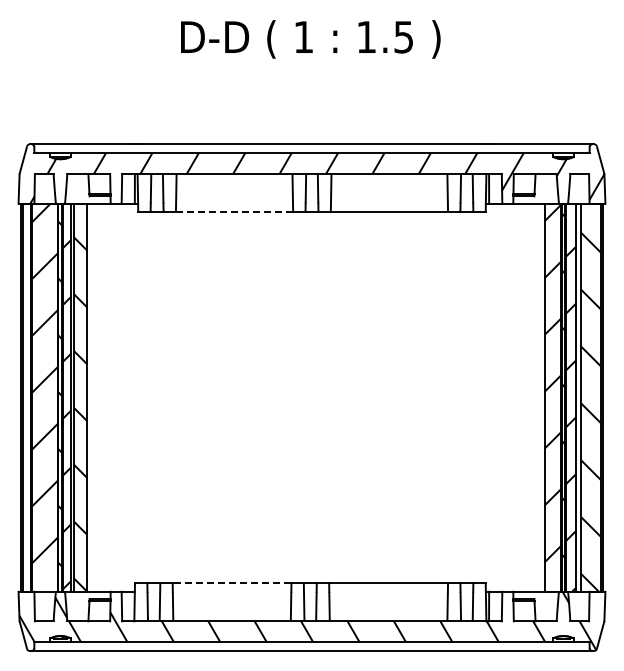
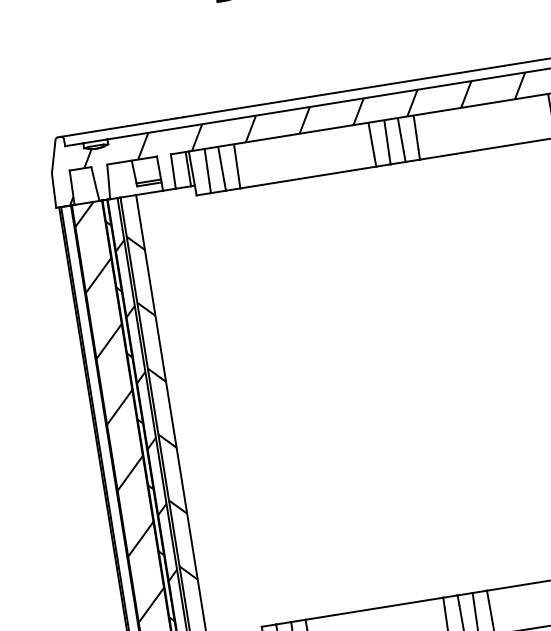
line: (234, 211) -> (308, 177), dashed -> solid
line: (231, 583) -> (373, 609), dashed -> solid

